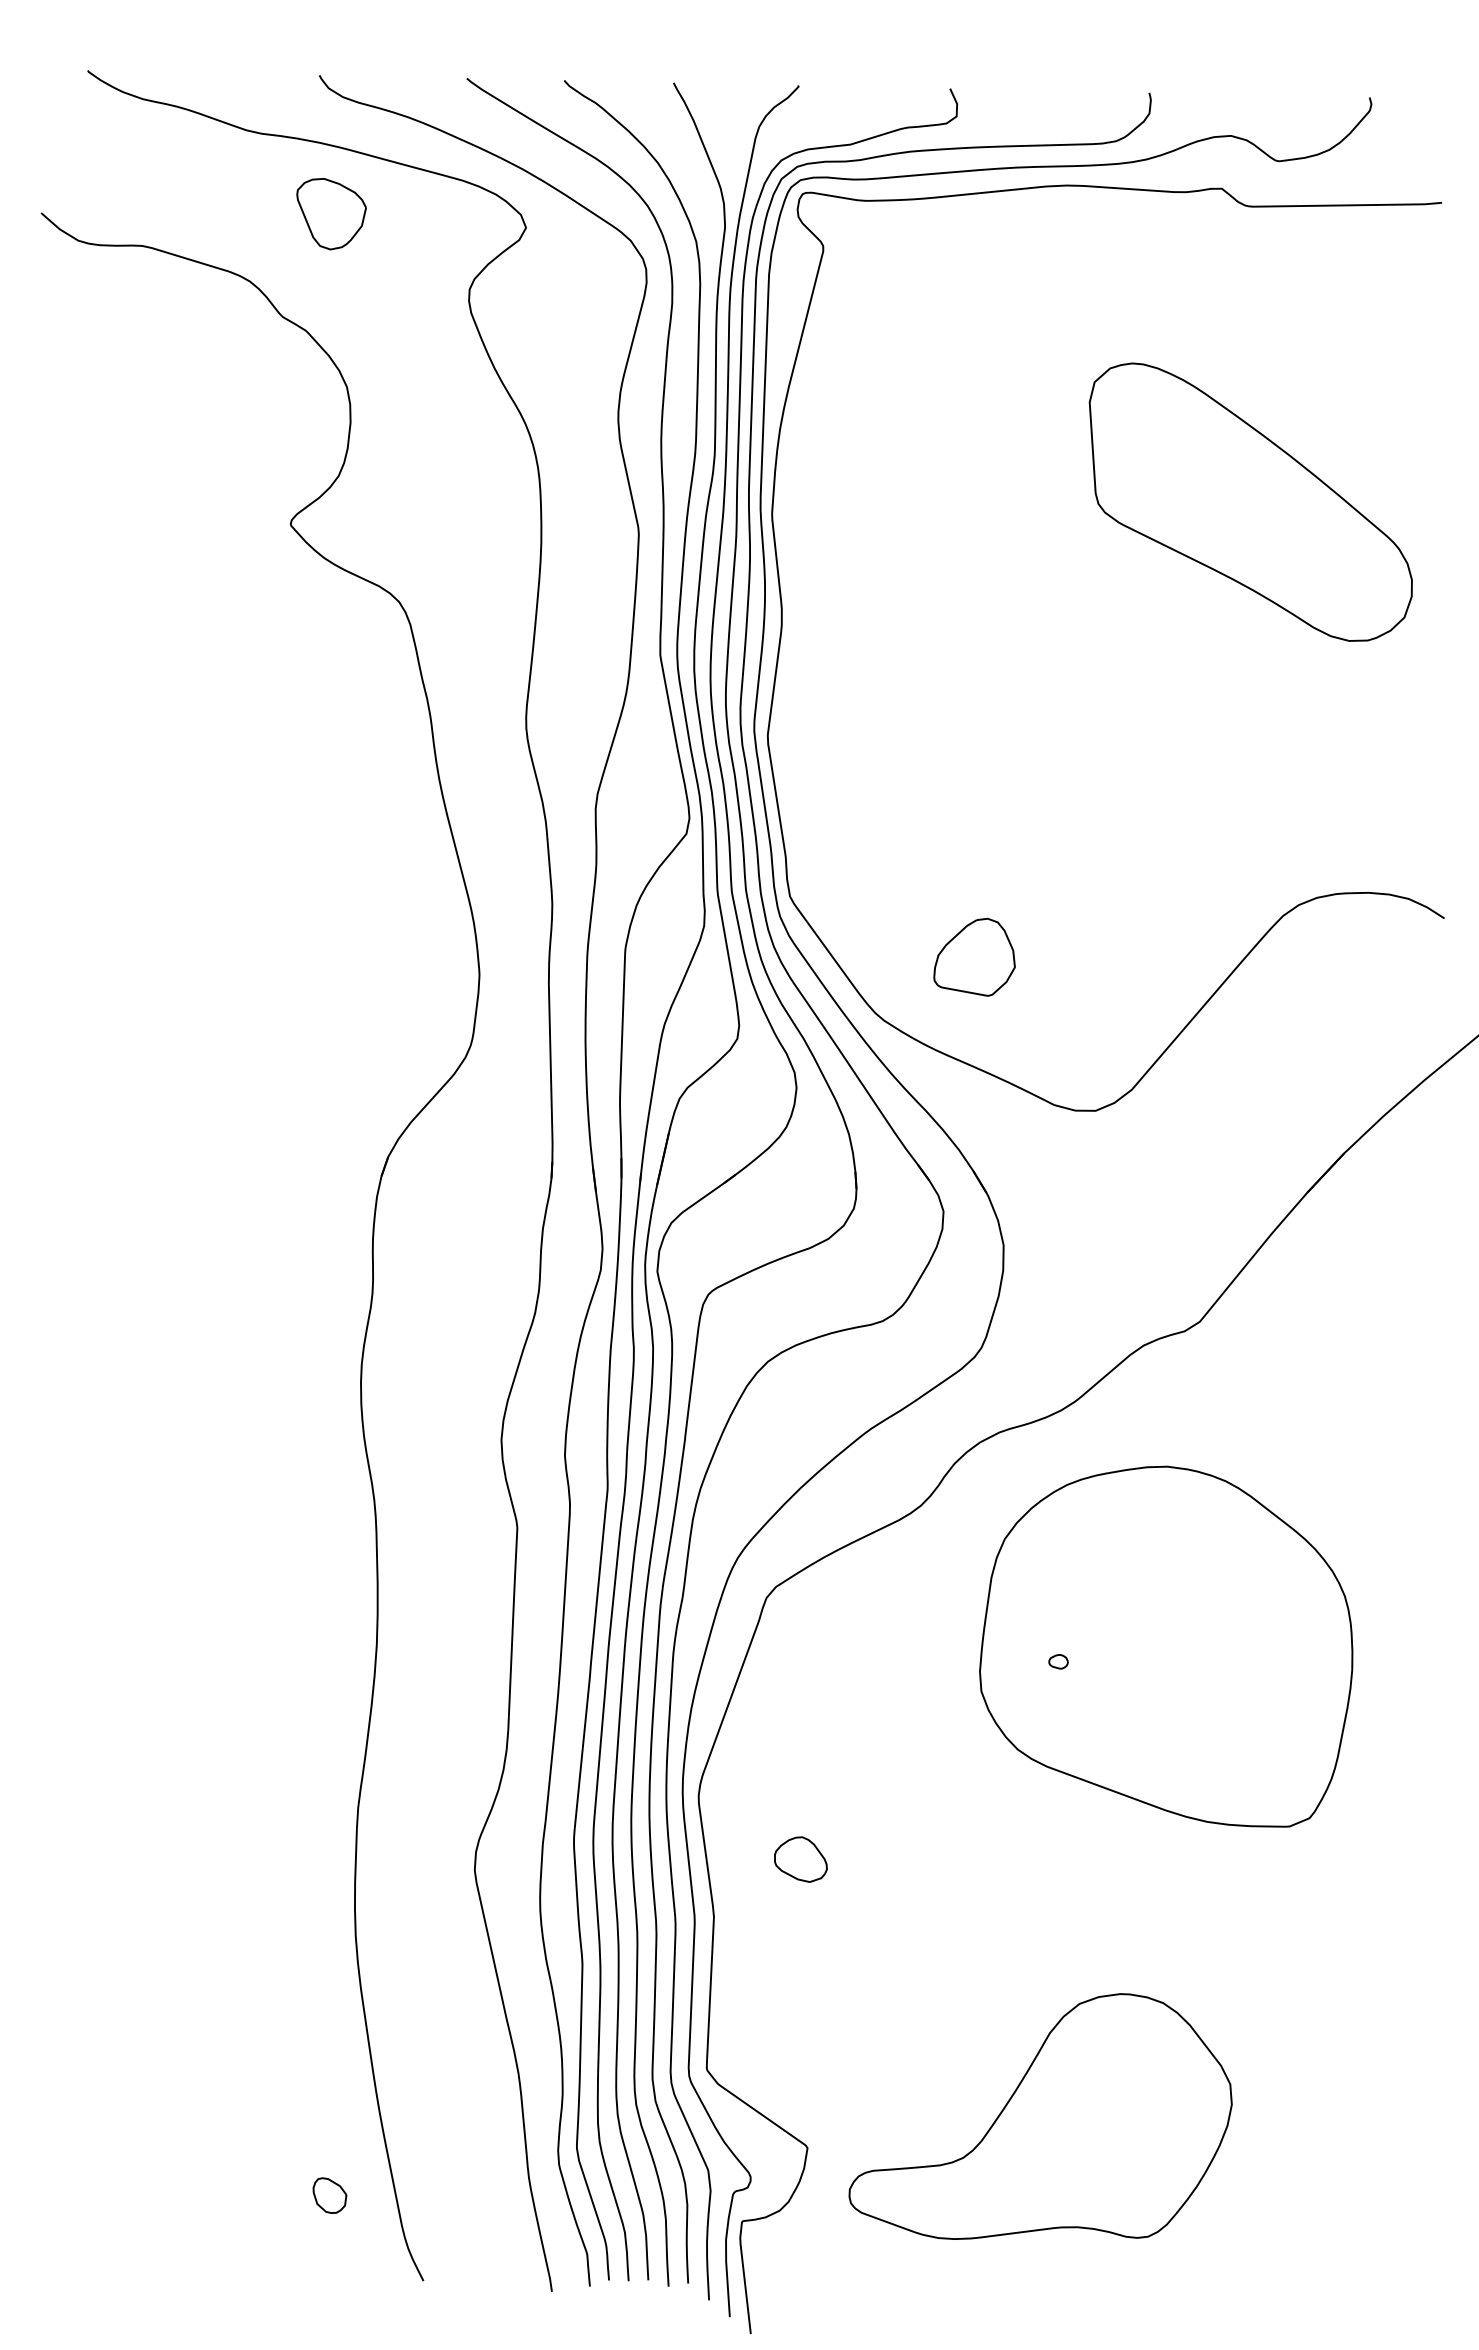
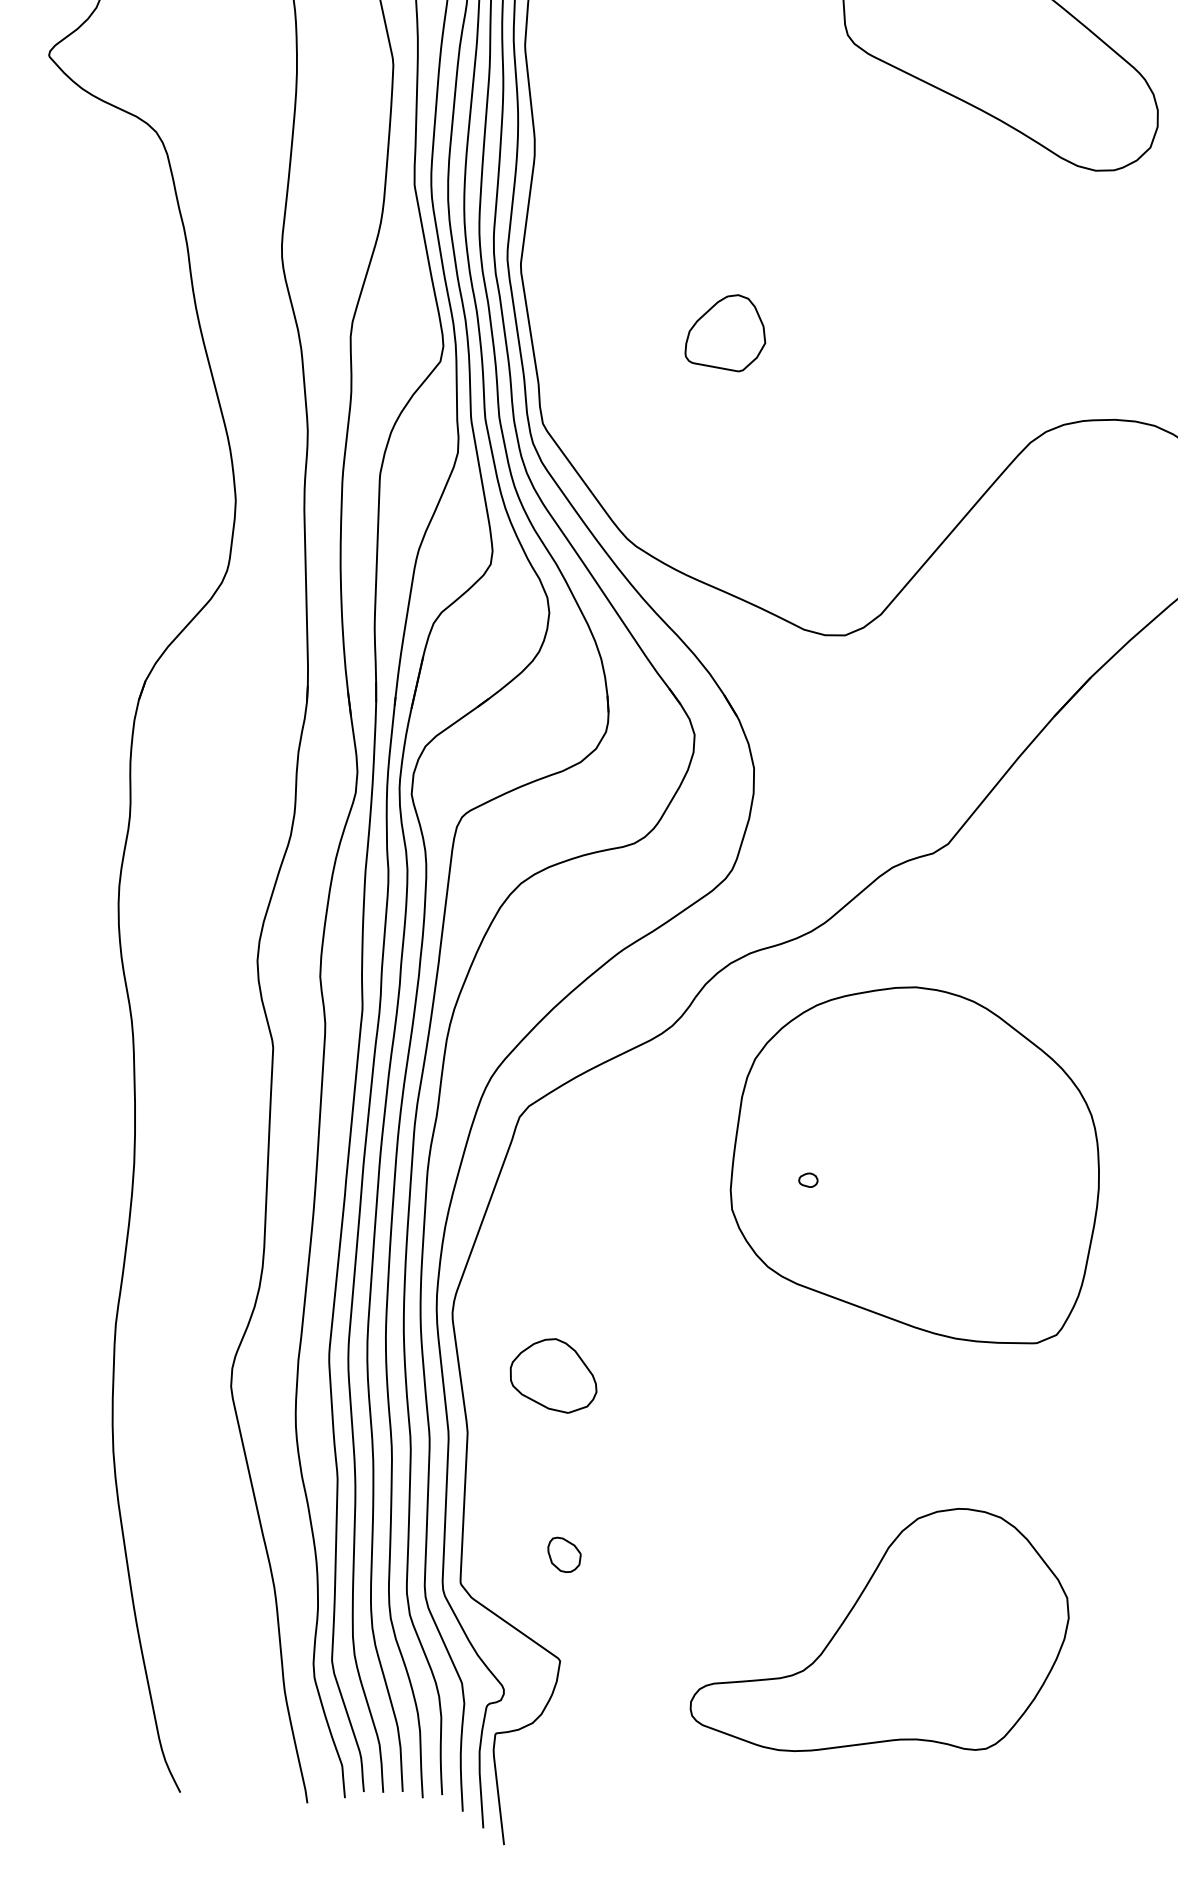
part: (974, 956) -> (725, 332), moved
part: (800, 1859) -> (553, 1375), size x1.67
part: (1040, 2116) -> (879, 1629), moved
part: (329, 2195) -> (564, 1554), moved

